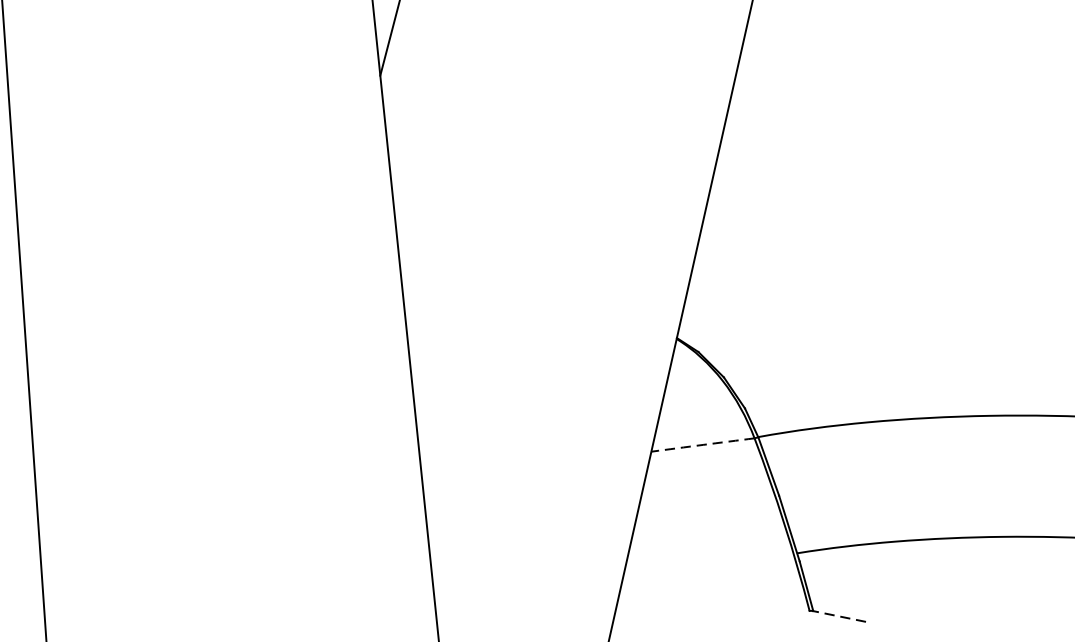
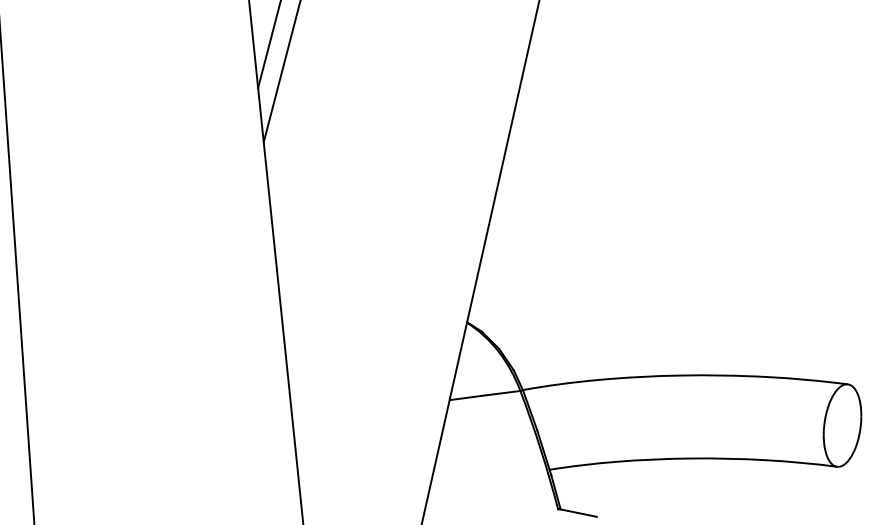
arc: (703, 444) -> (485, 395), dashed -> solid
line: (839, 617) -> (578, 513), dashed -> solid

